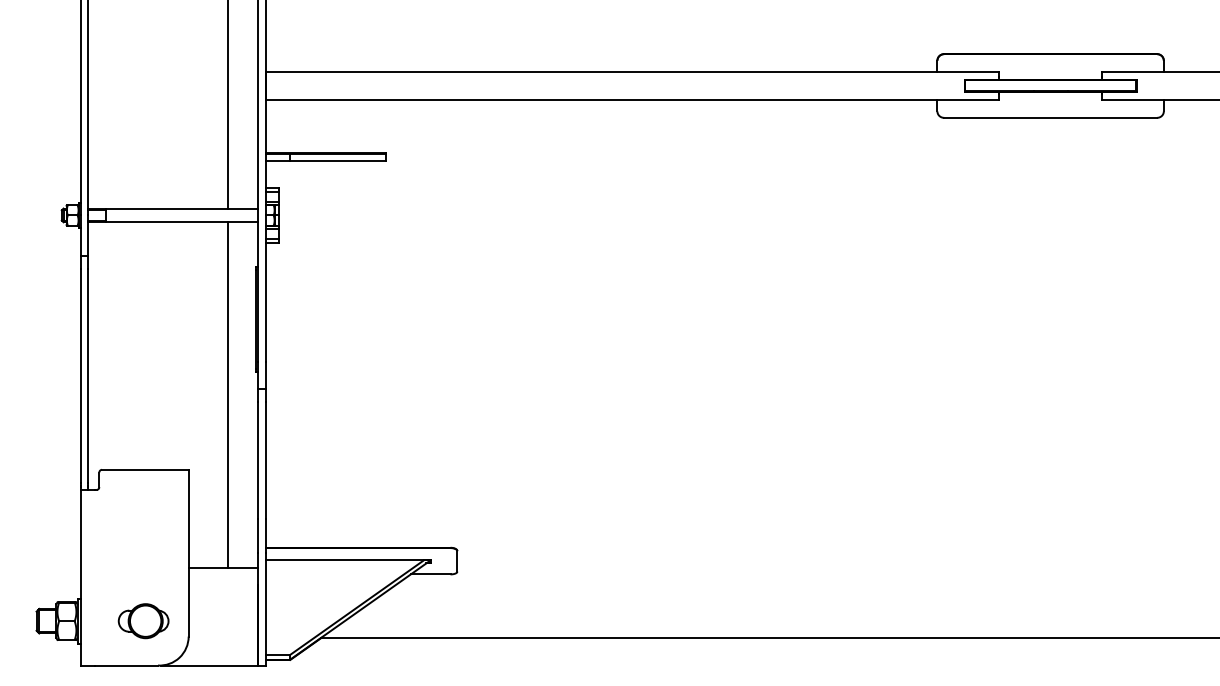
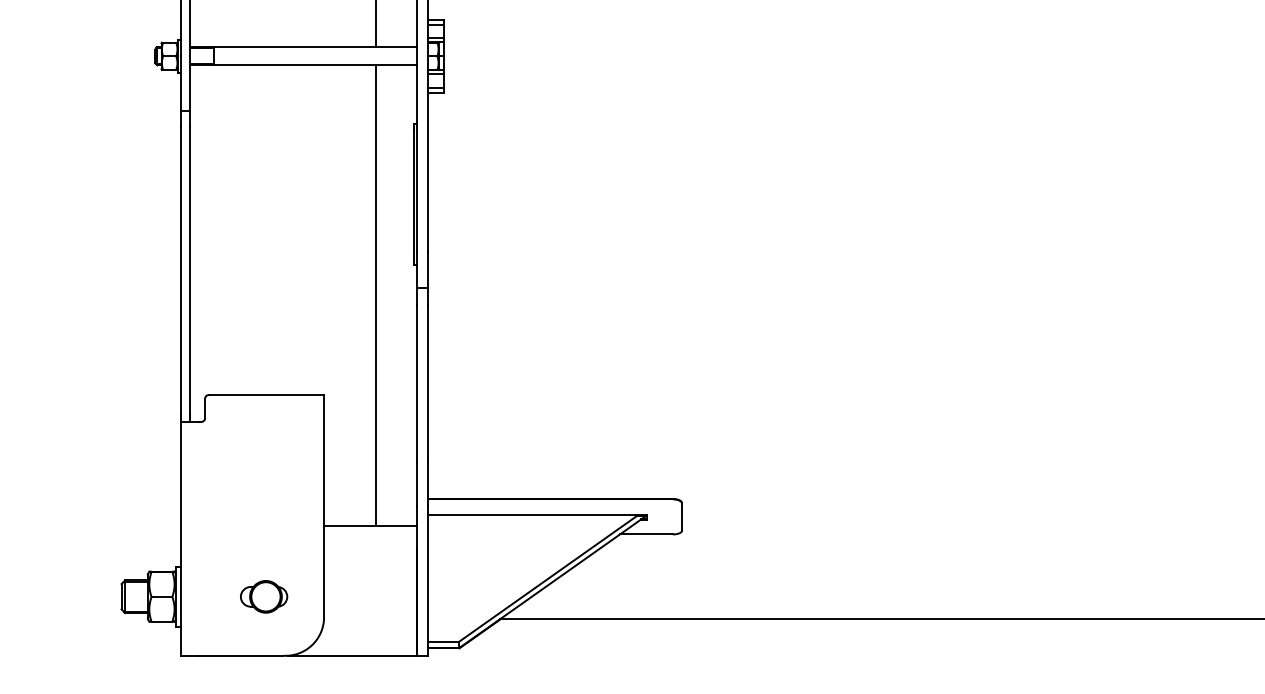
part: (143, 621) -> (263, 597), size x0.7

